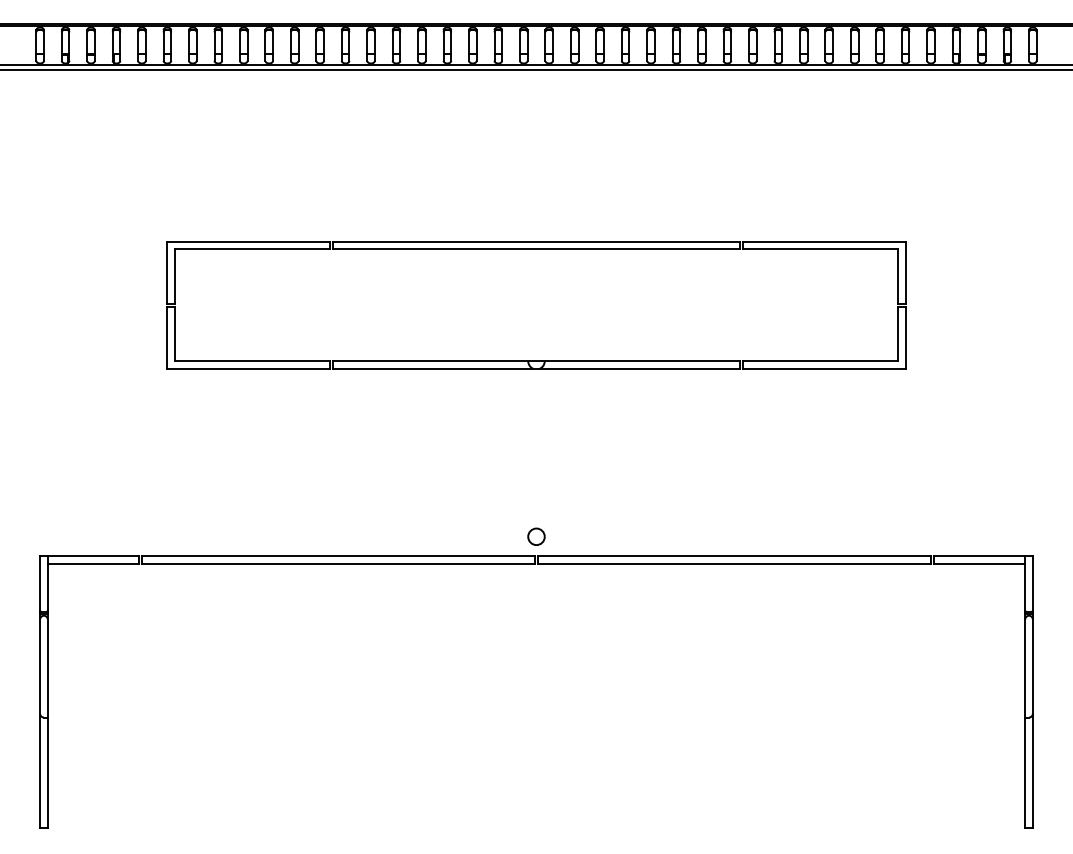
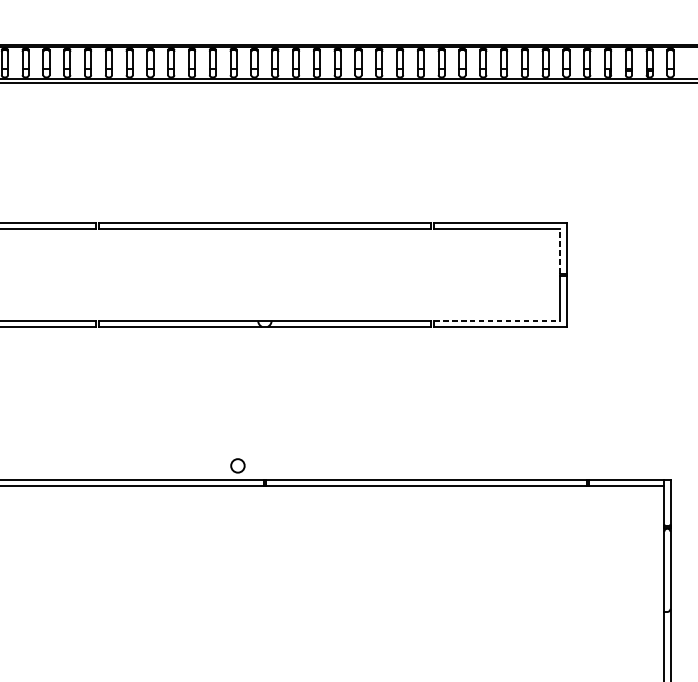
line: (897, 275) -> (559, 250), solid -> dashed
line: (821, 361) -> (497, 320), solid -> dashed
circle: (536, 536) -> (237, 465), moved

